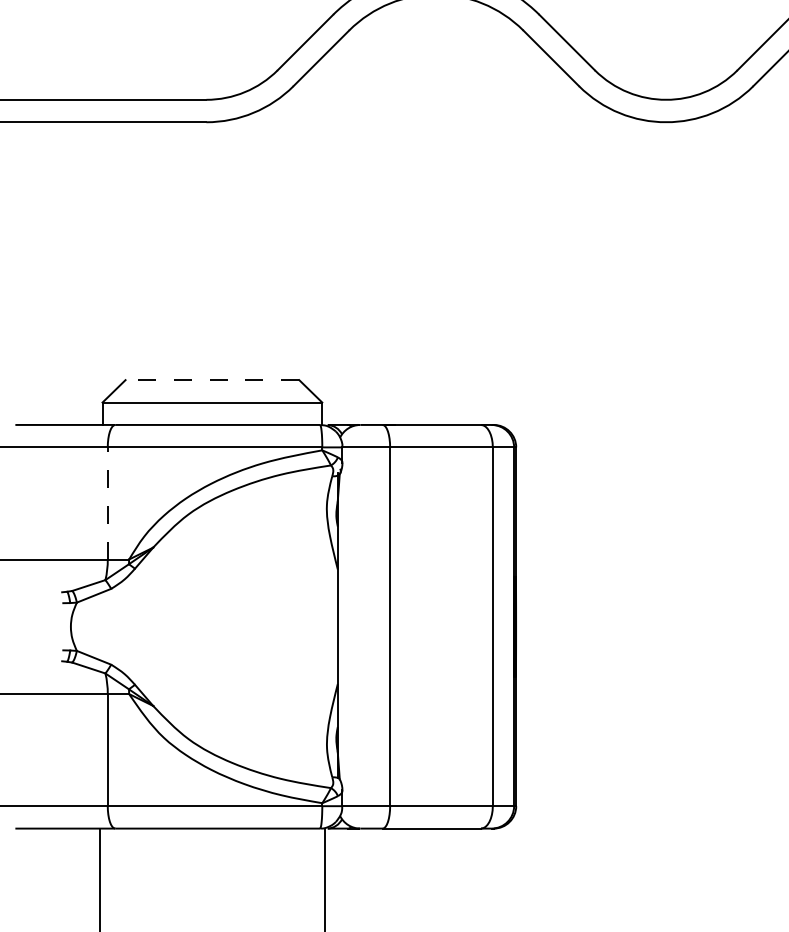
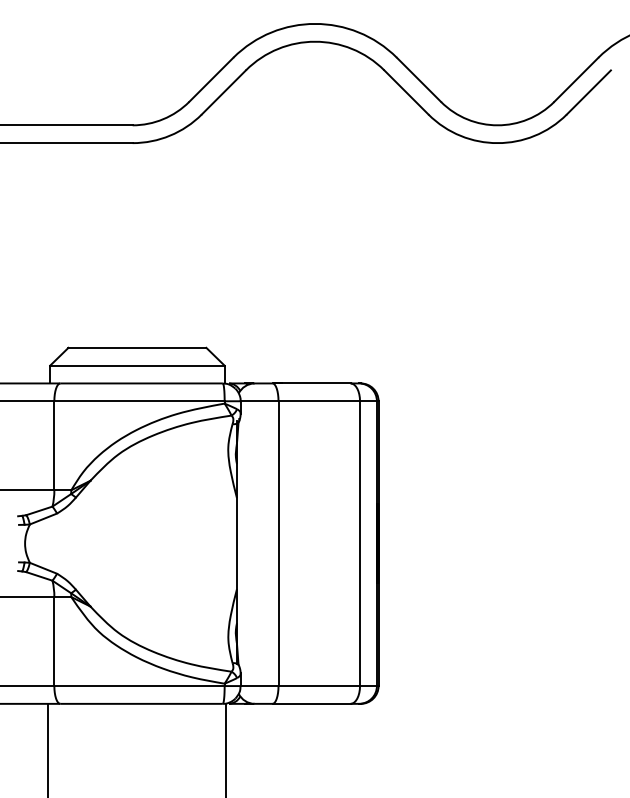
line: (212, 379) -> (137, 347), dashed -> solid
line: (107, 503) -> (54, 445), dashed -> solid

